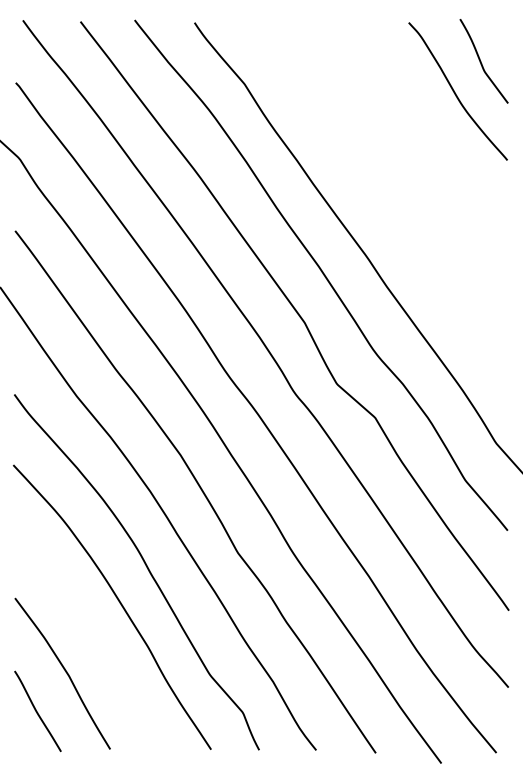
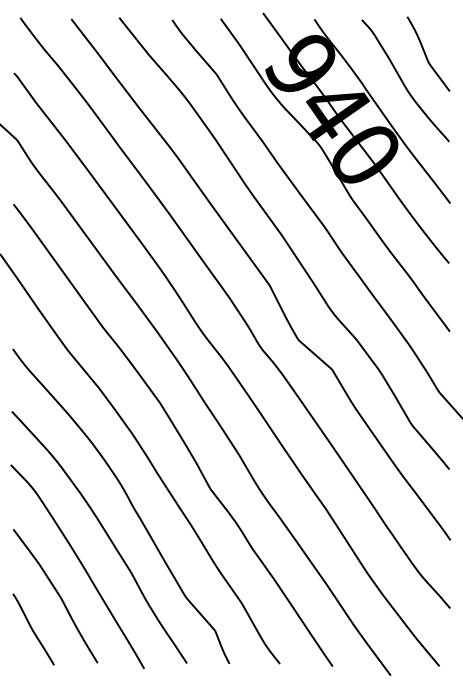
part: (379, 194) -> (335, 172), added
curve: (91, 638) -> (81, 564), added

